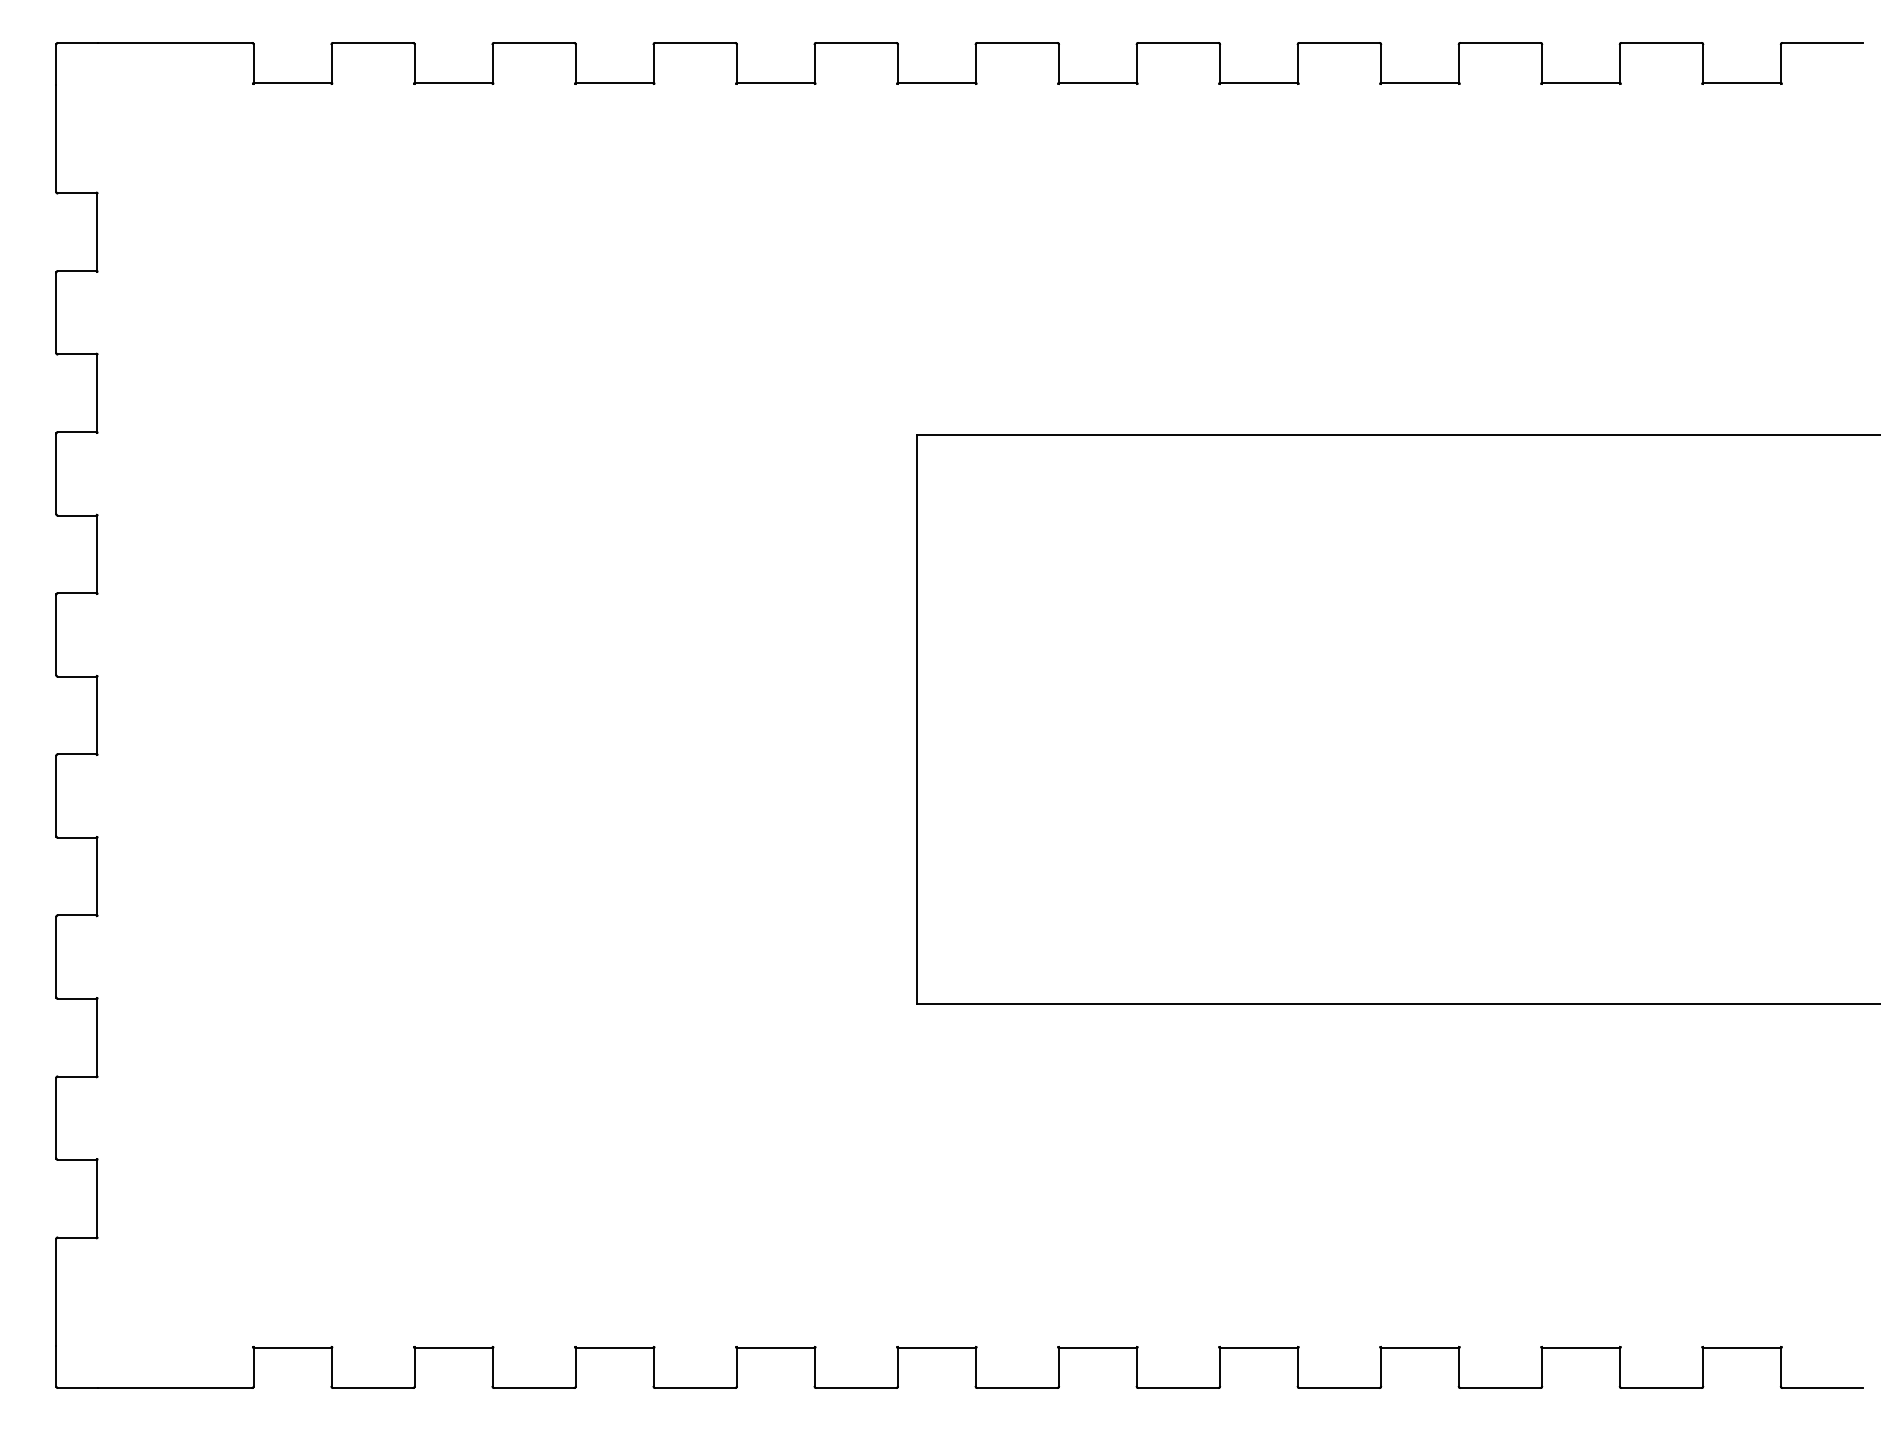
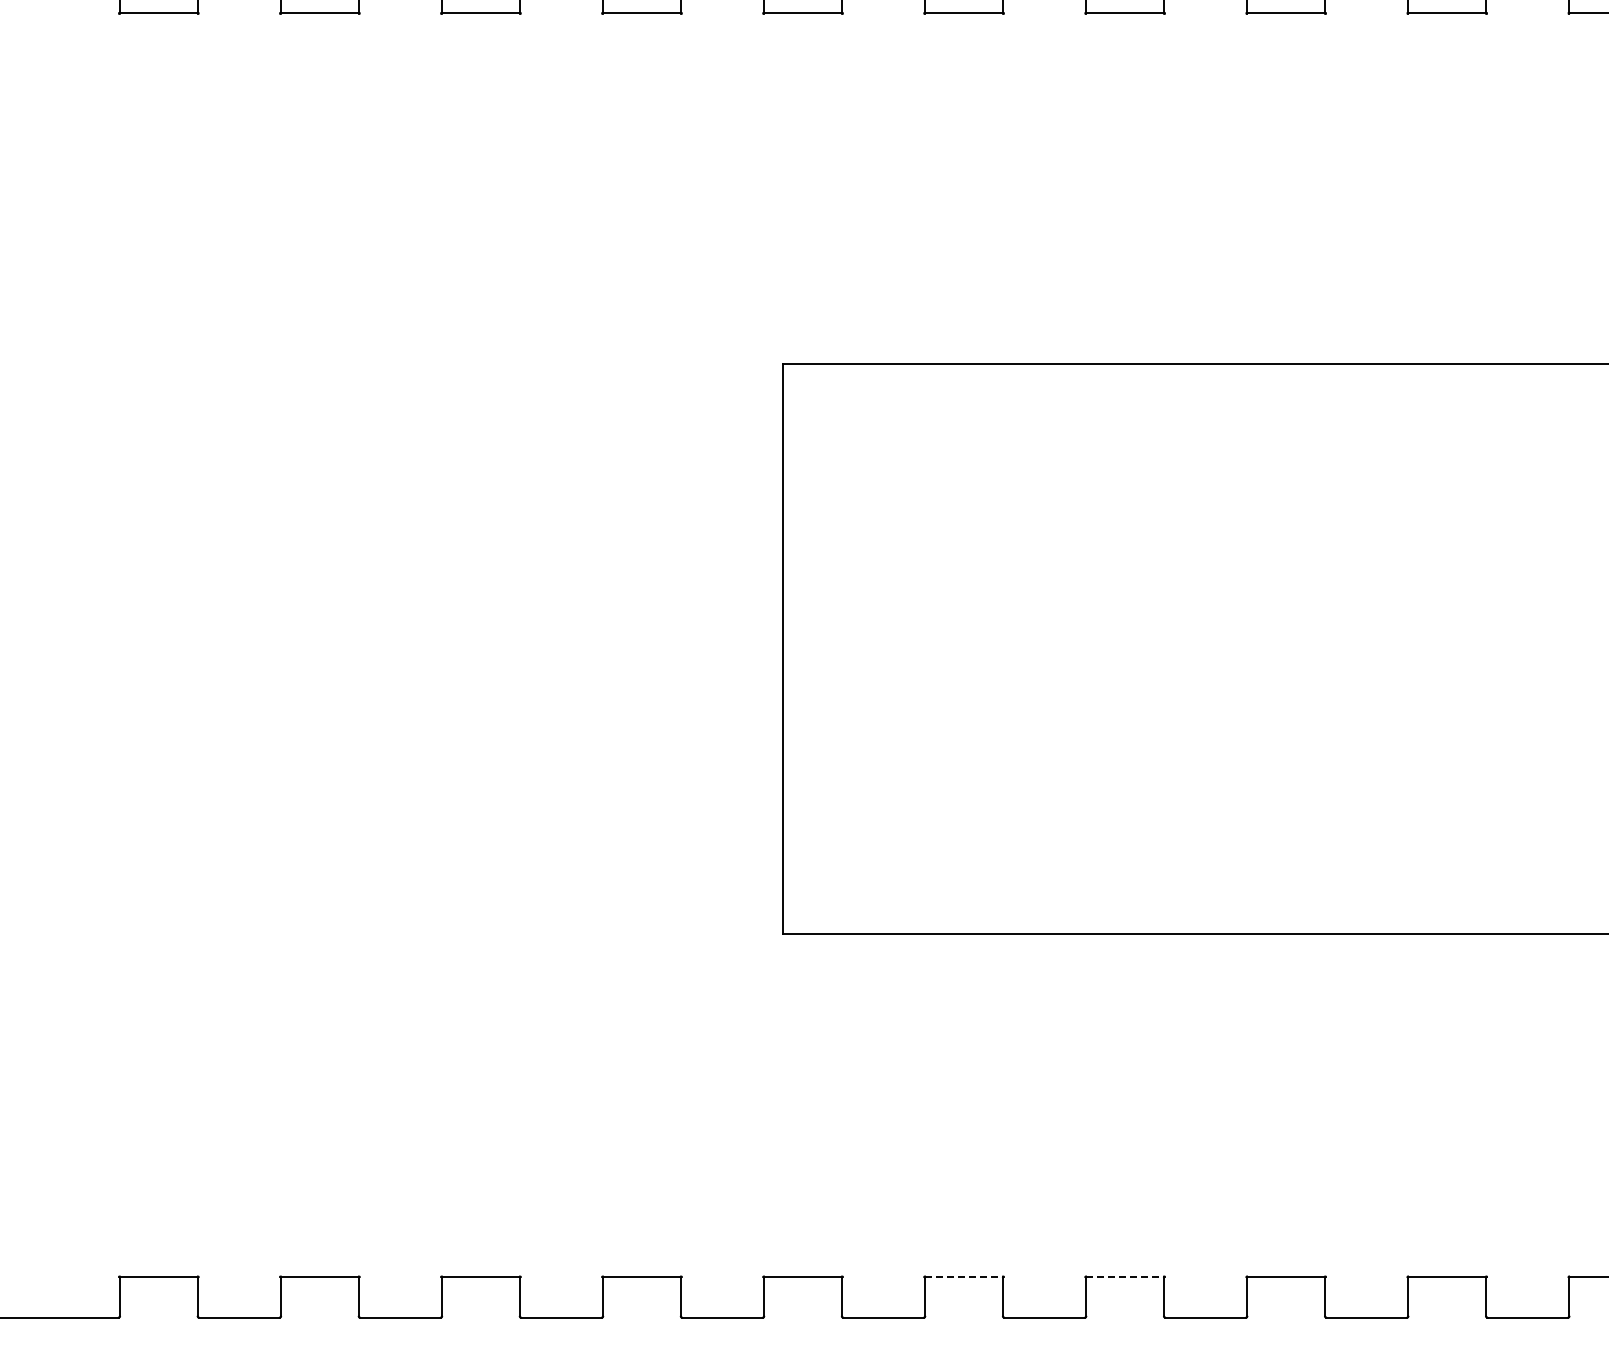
line: (1097, 1347) -> (963, 1277), solid -> dashed
line: (1258, 1347) -> (1124, 1277), solid -> dashed

